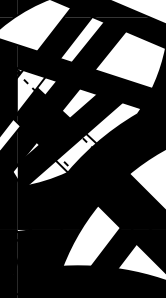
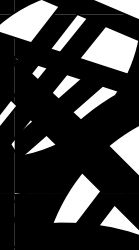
fill: (31, 91) -> (26, 76), added
fill: (75, 152) -> (63, 127), added

